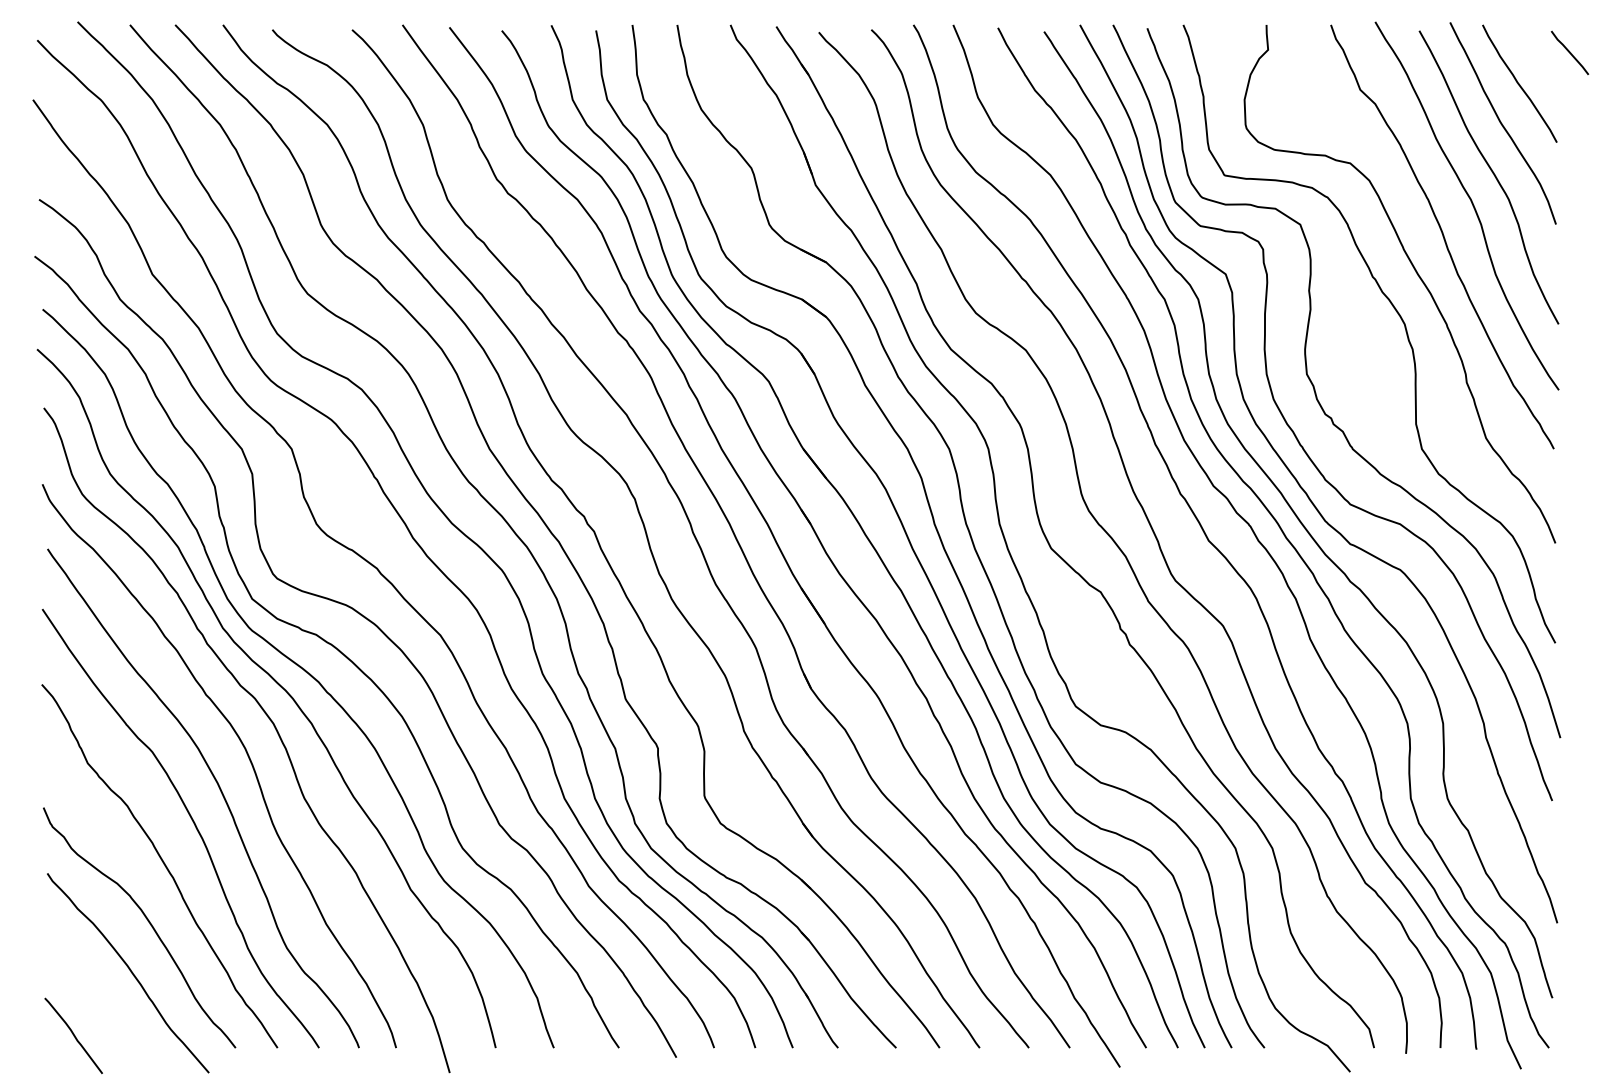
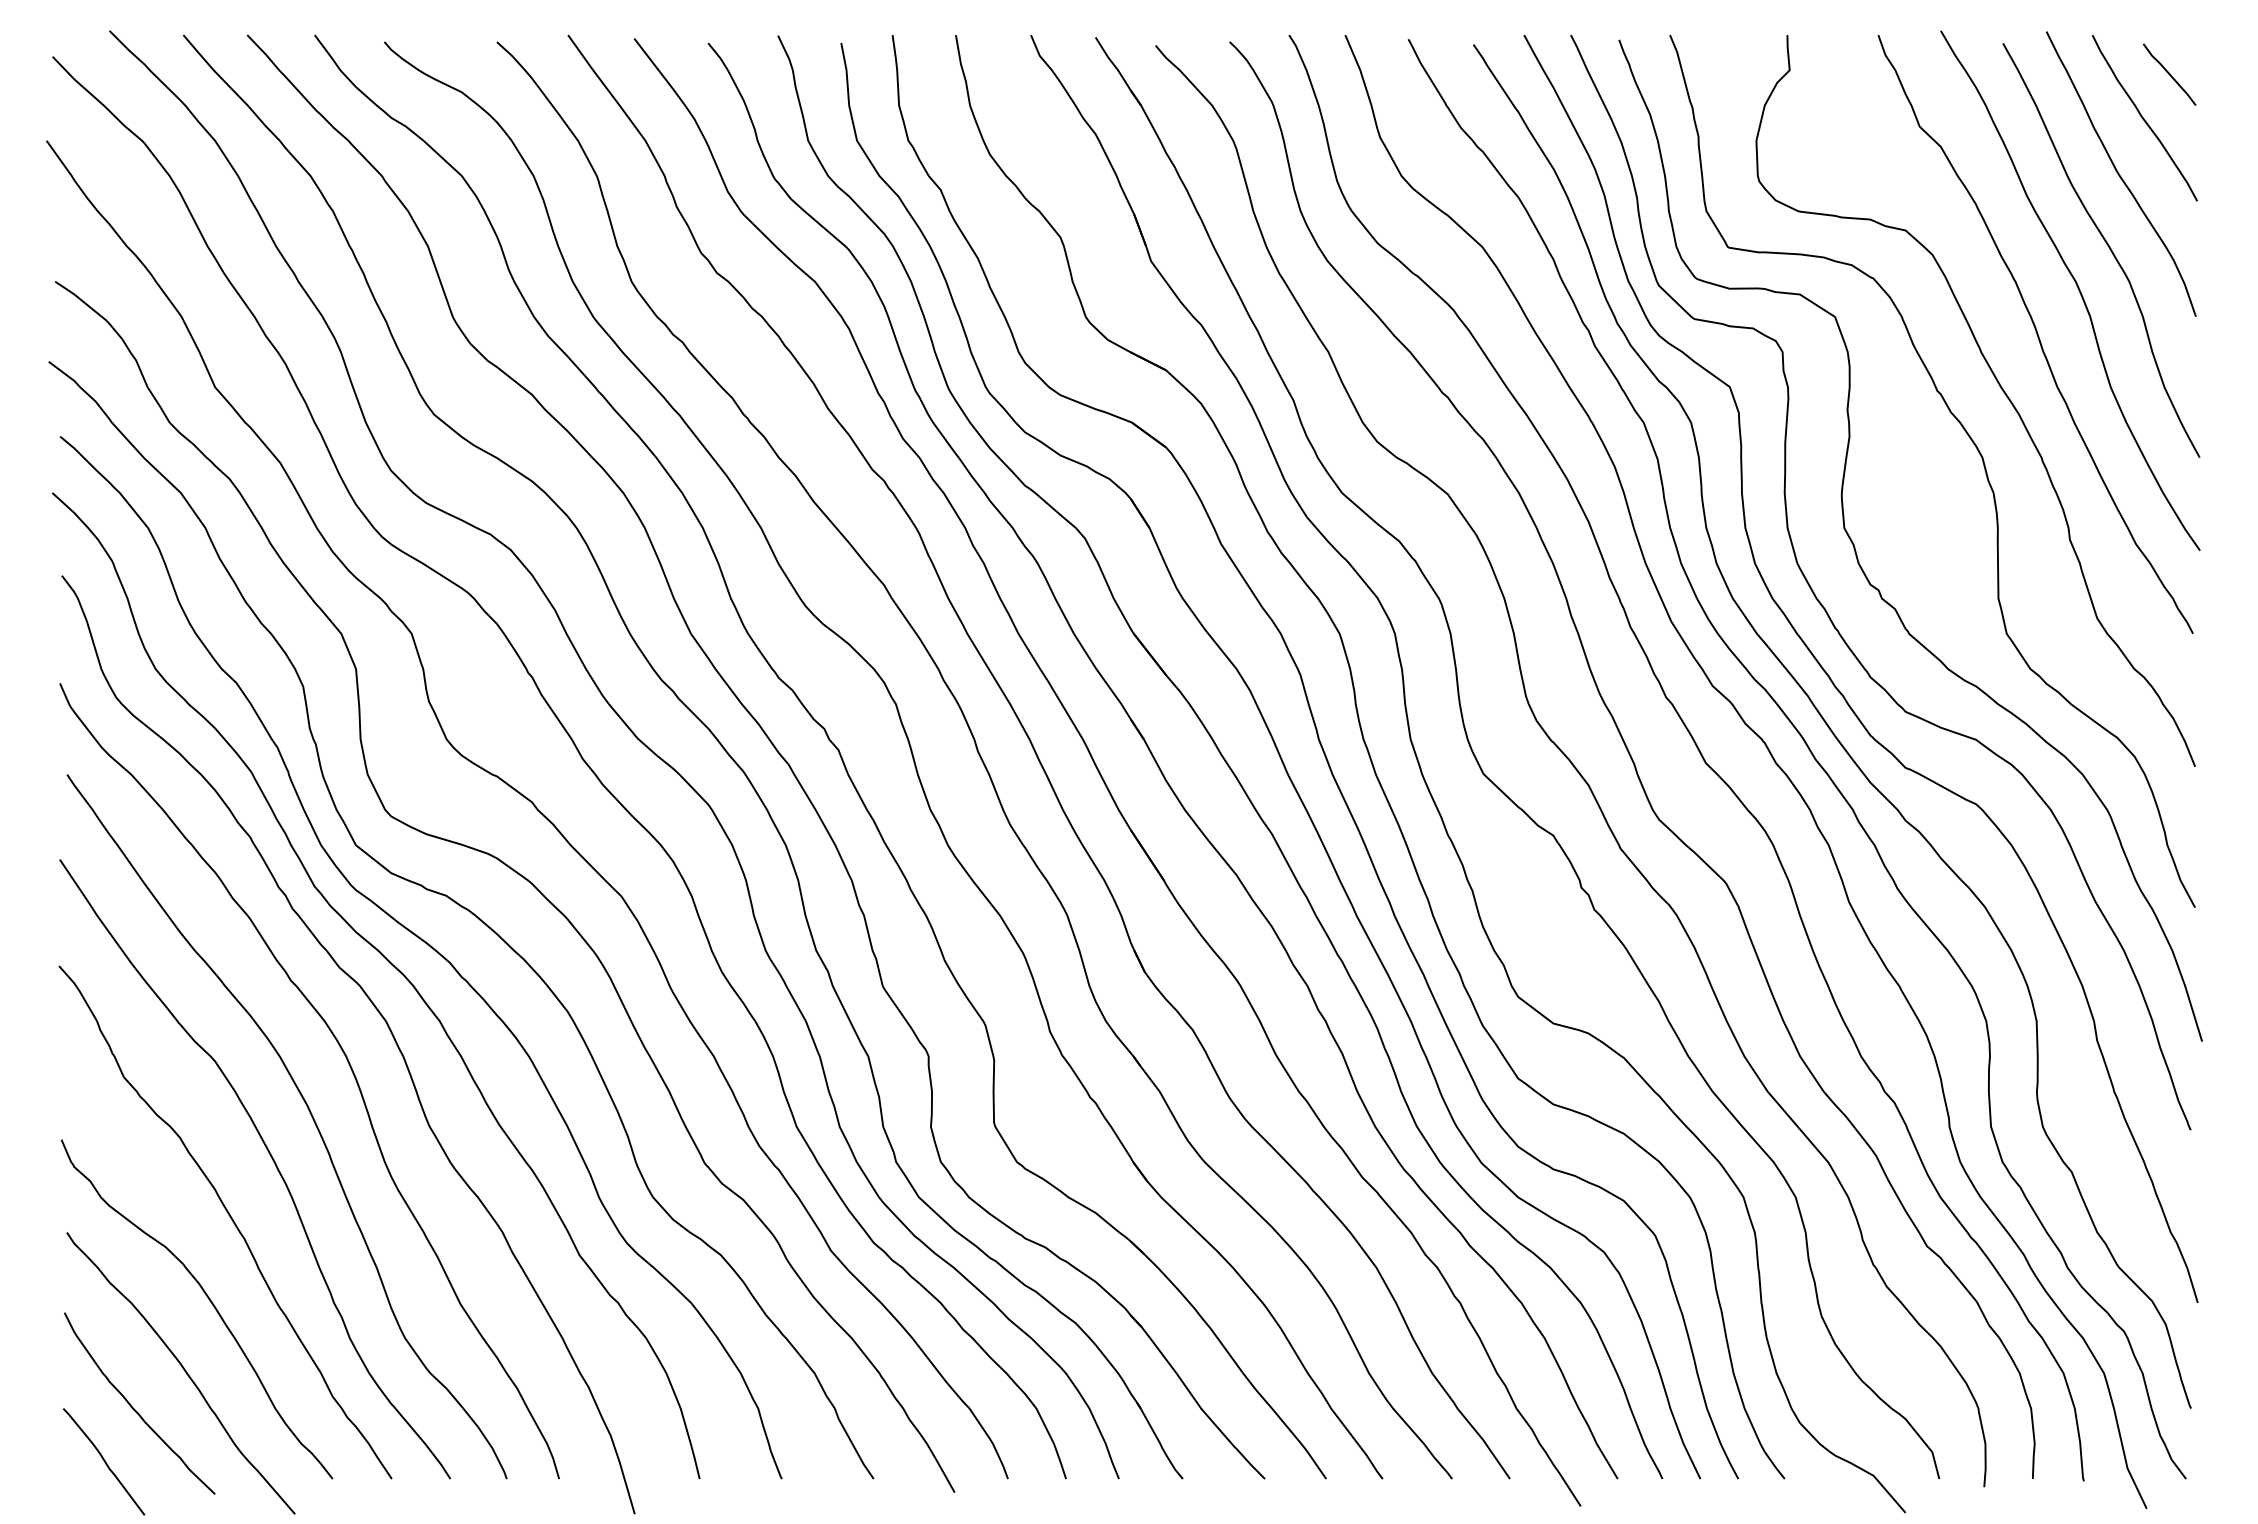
line: (1569, 52) -> (2169, 74), moved
curve: (95, 998) -> (134, 1408), added

